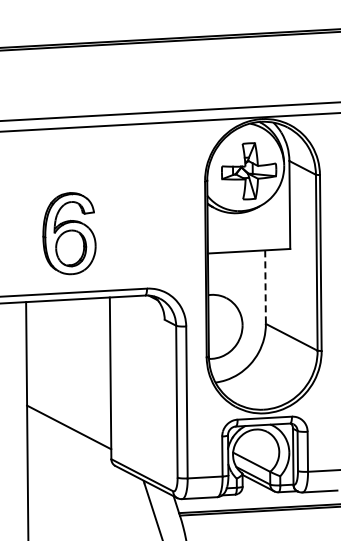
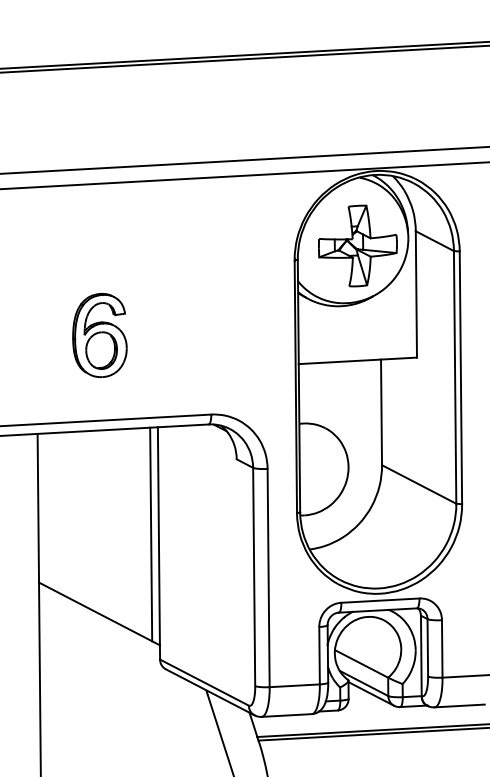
part: (69, 233) -> (99, 335), size x0.71
line: (265, 287) -> (381, 412), dashed -> solid
line: (104, 371) -> (150, 533), added

